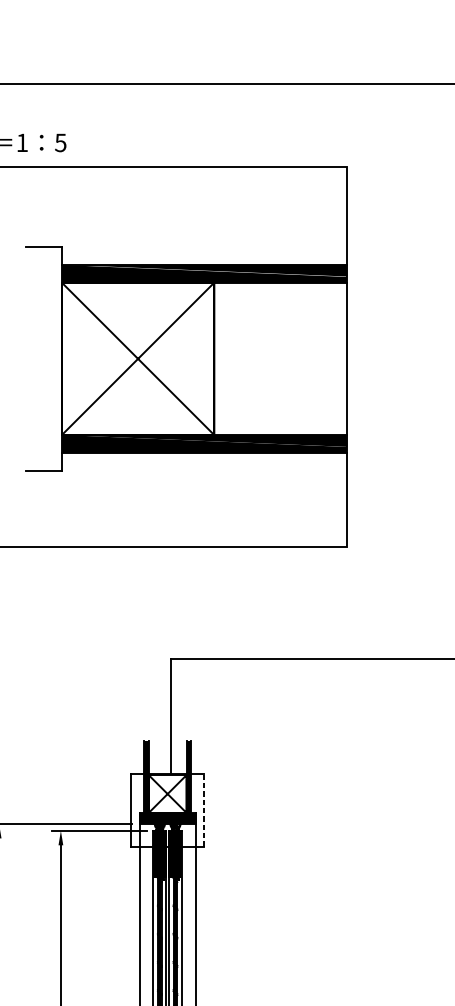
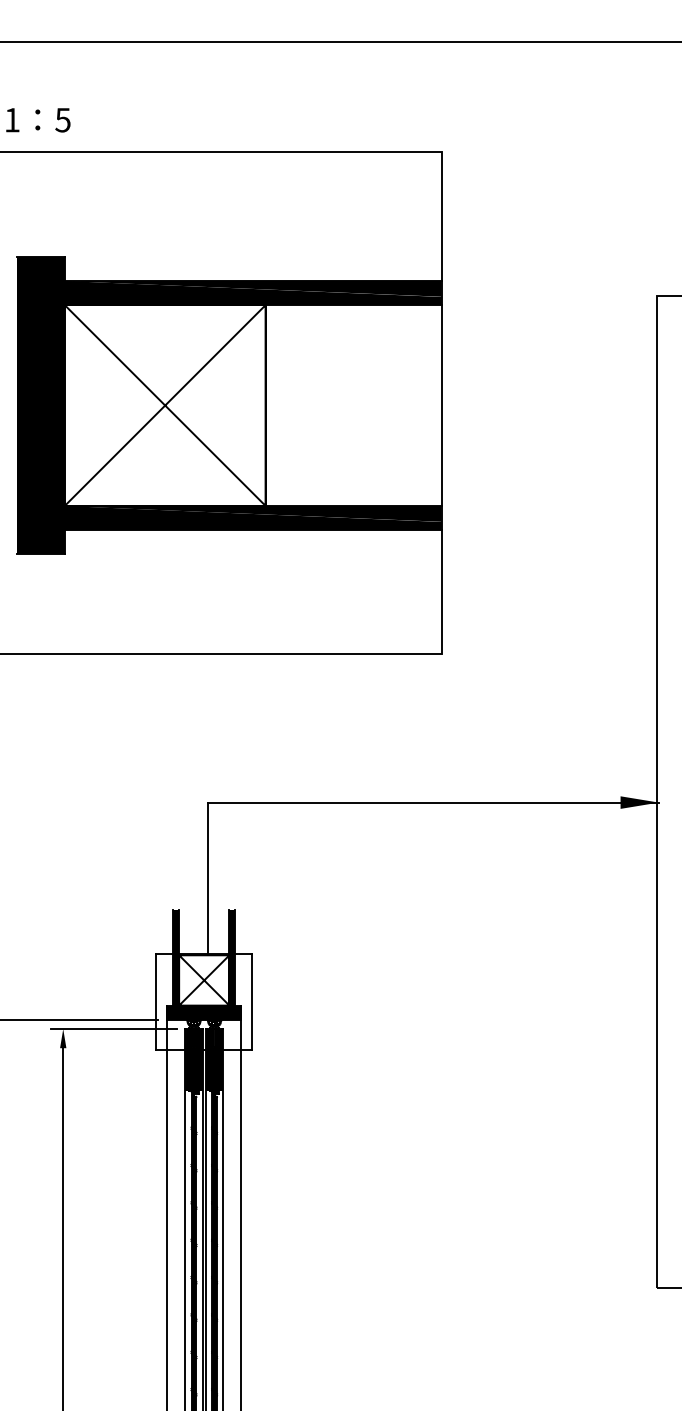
fill: (43, 358) -> (40, 405), added
line: (203, 809) -> (251, 1001), dashed -> solid

